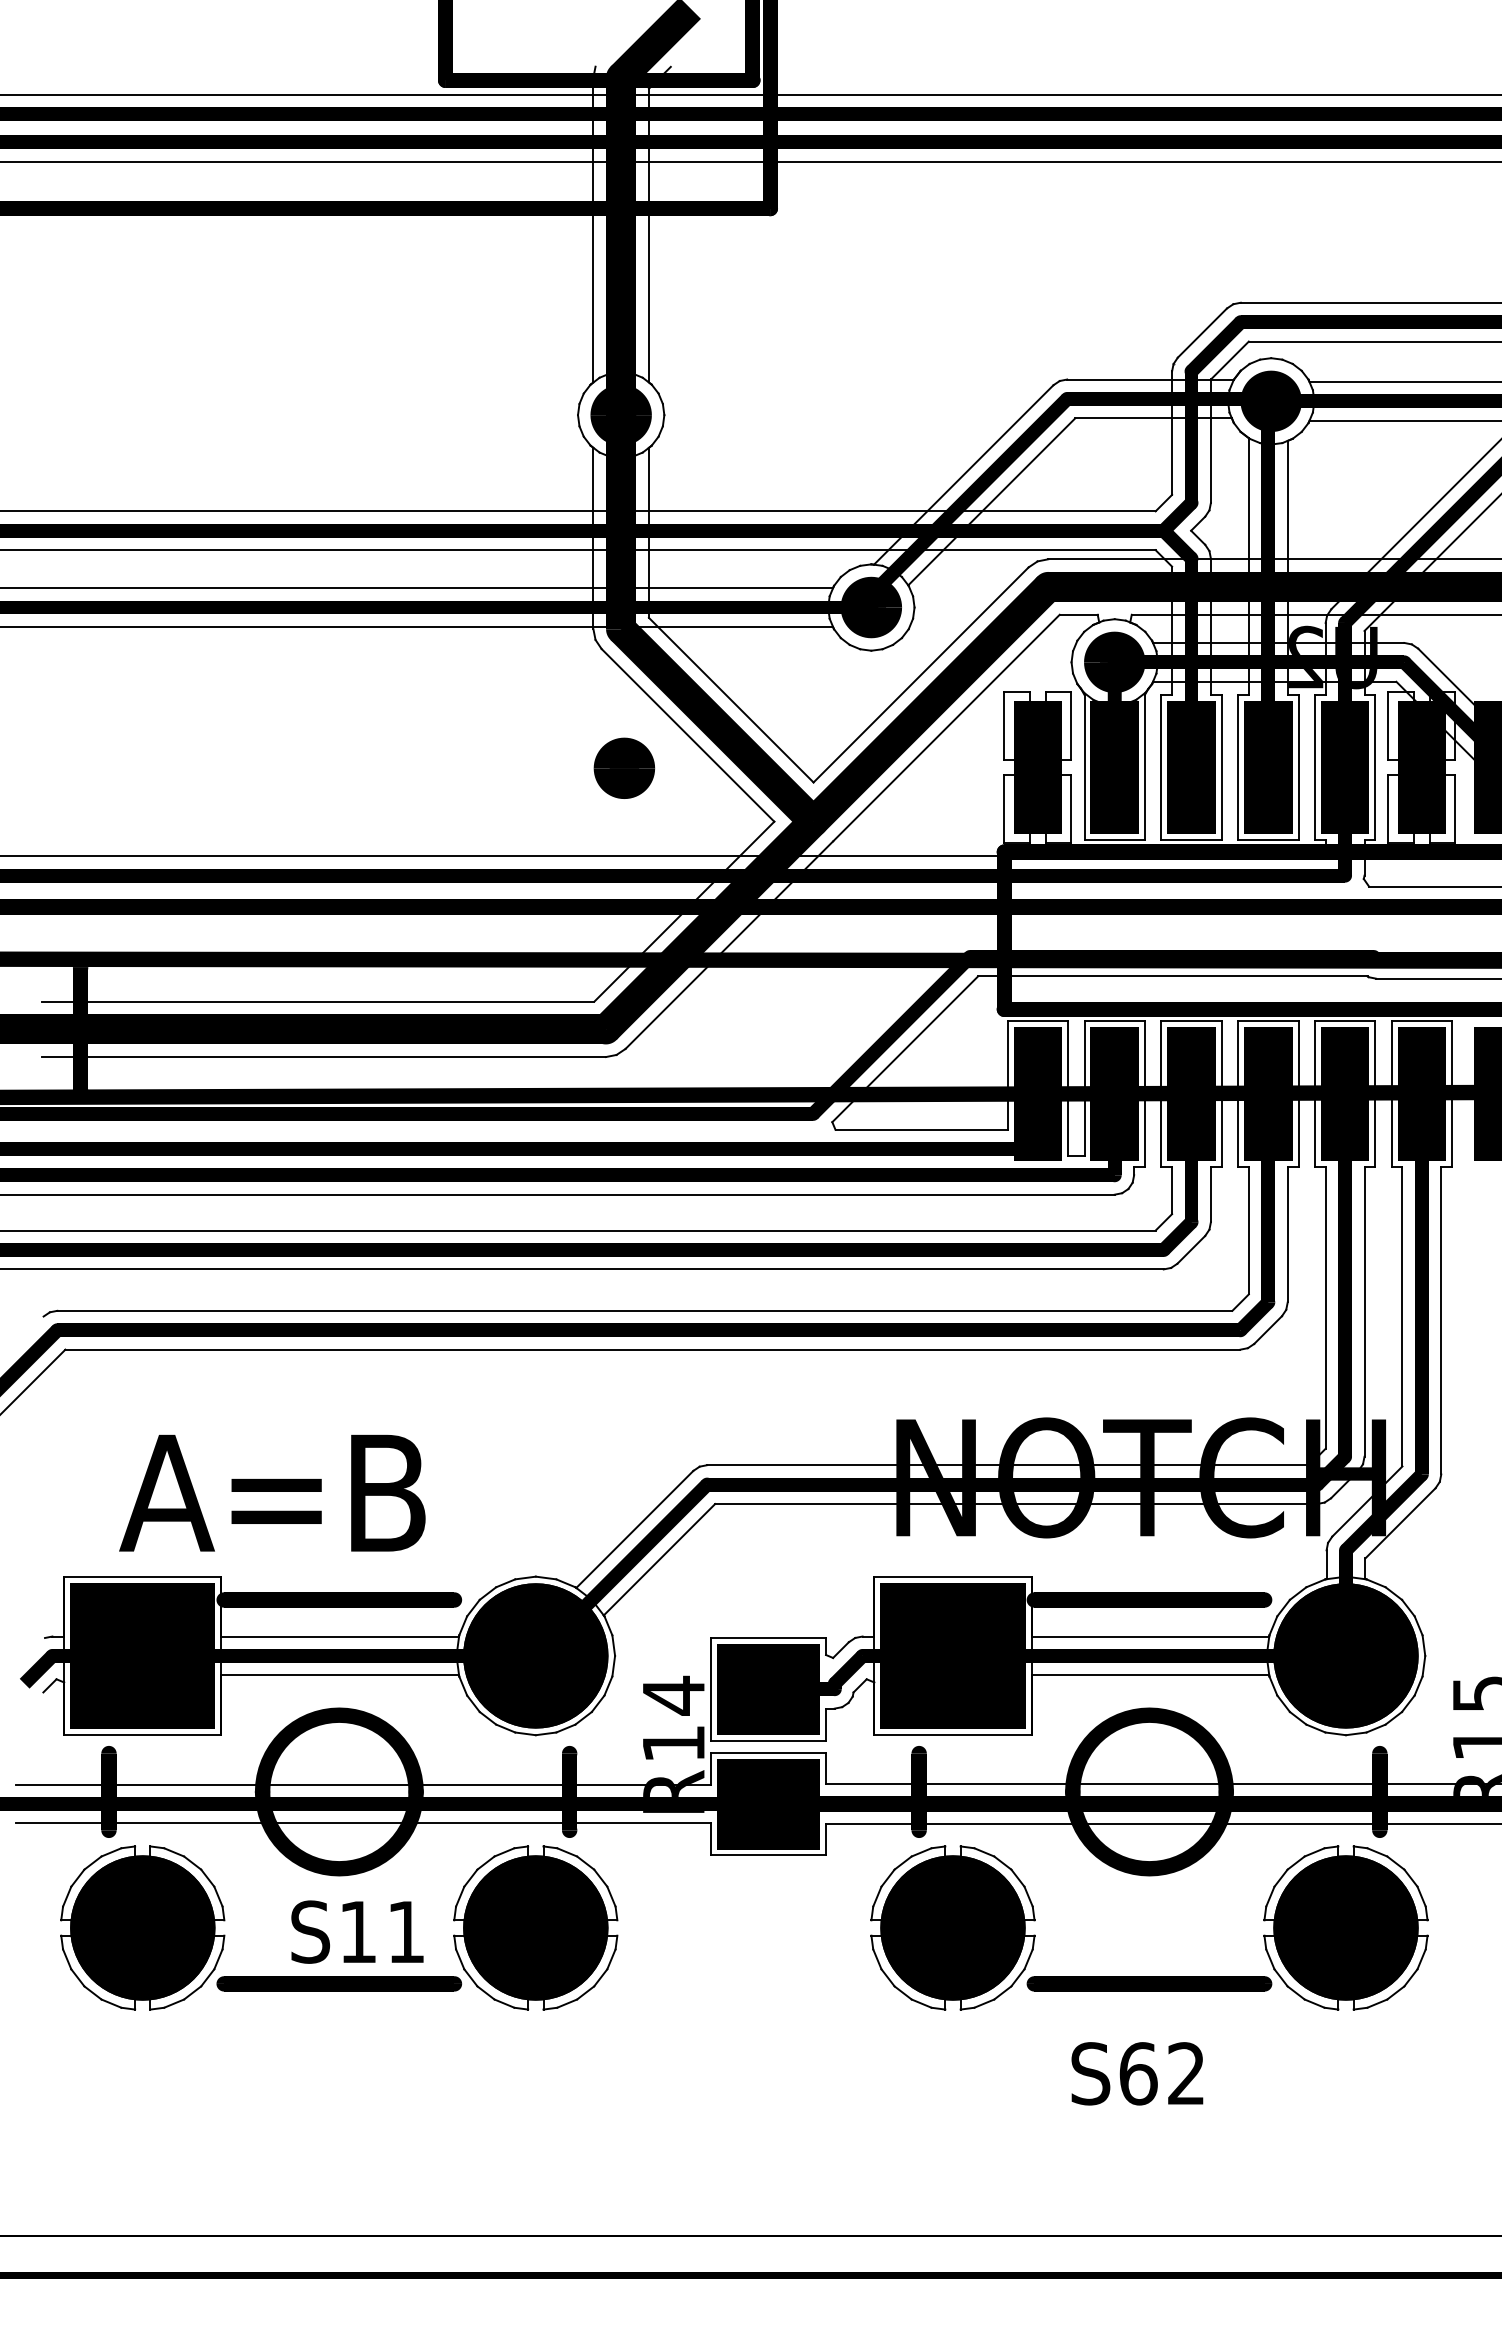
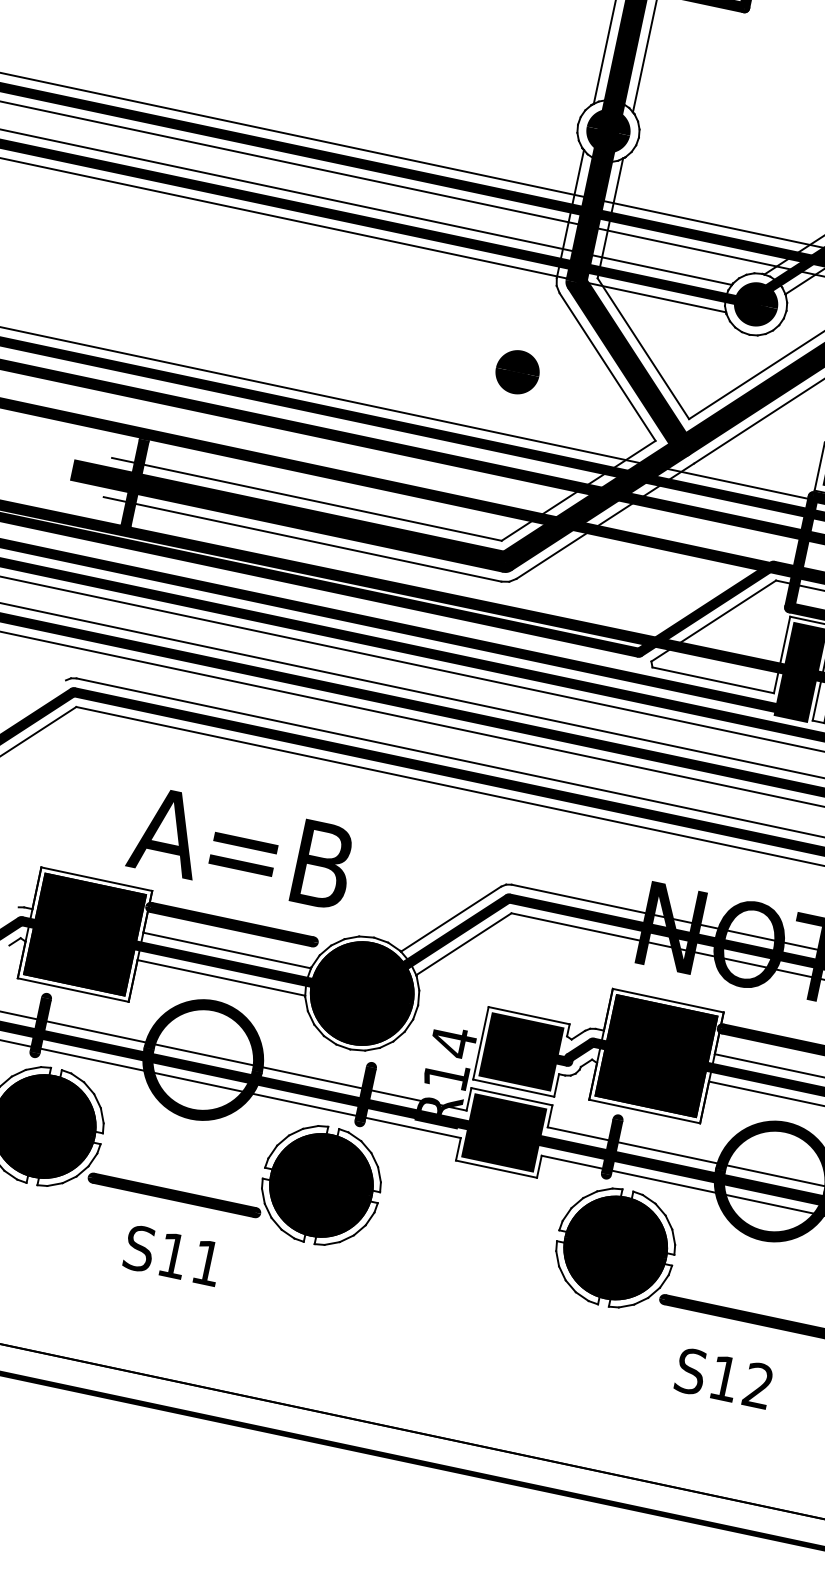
part: (624, 767) -> (517, 371), moved
text: (272, 1492) -> (241, 847), moved
text: (357, 1931) -> (172, 1255), moved
text: (1138, 2073) -> (724, 1378), S62 -> S12

